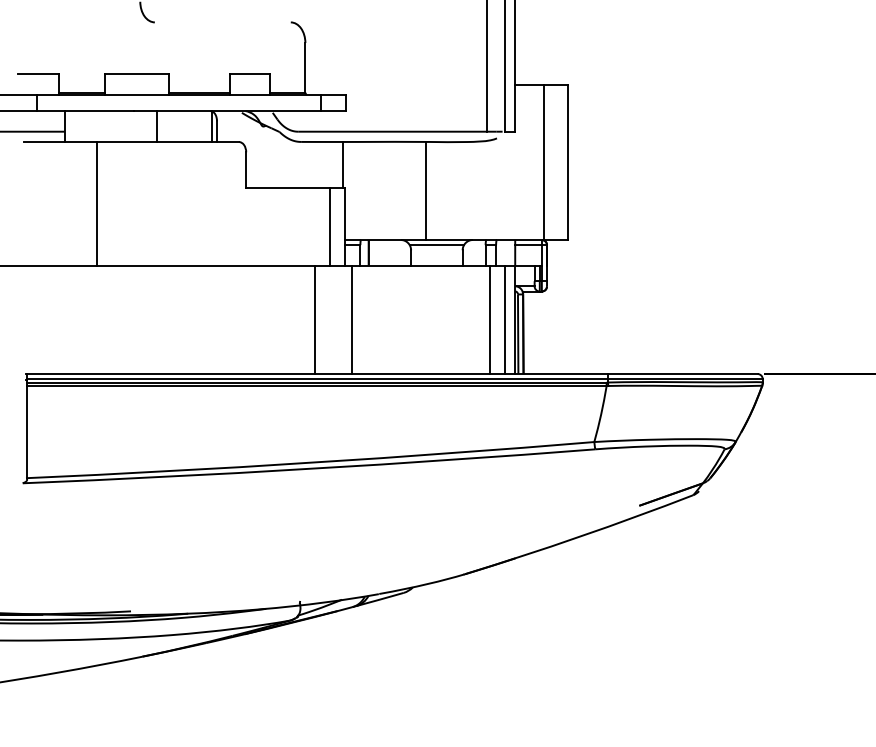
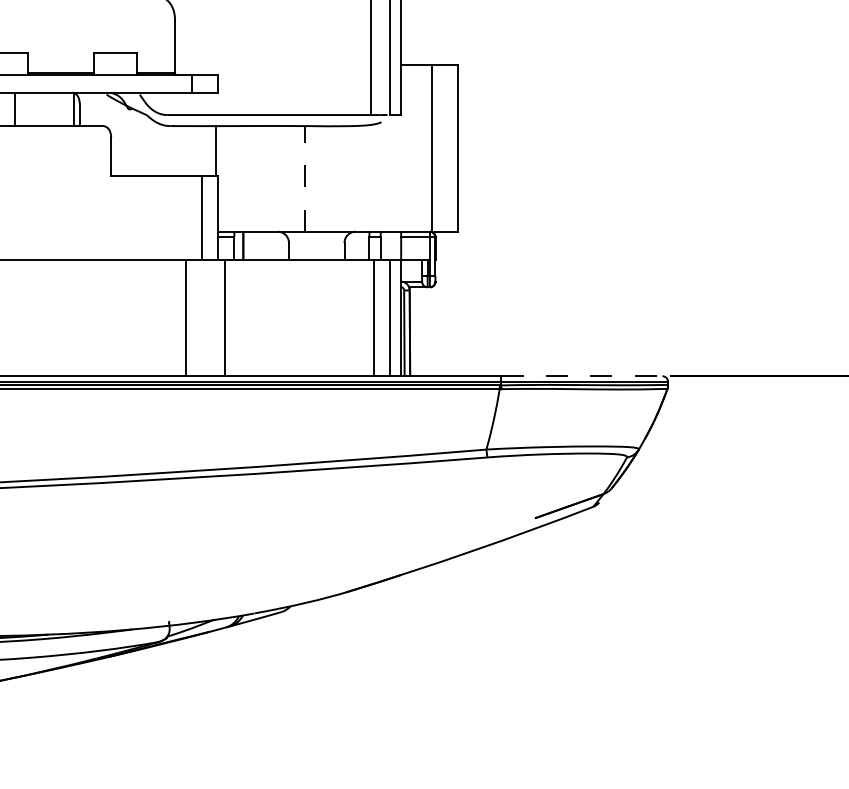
line: (425, 190) -> (304, 178), solid -> dashed
line: (436, 245) -> (316, 237), removed
line: (682, 374) -> (581, 376), solid -> dashed

